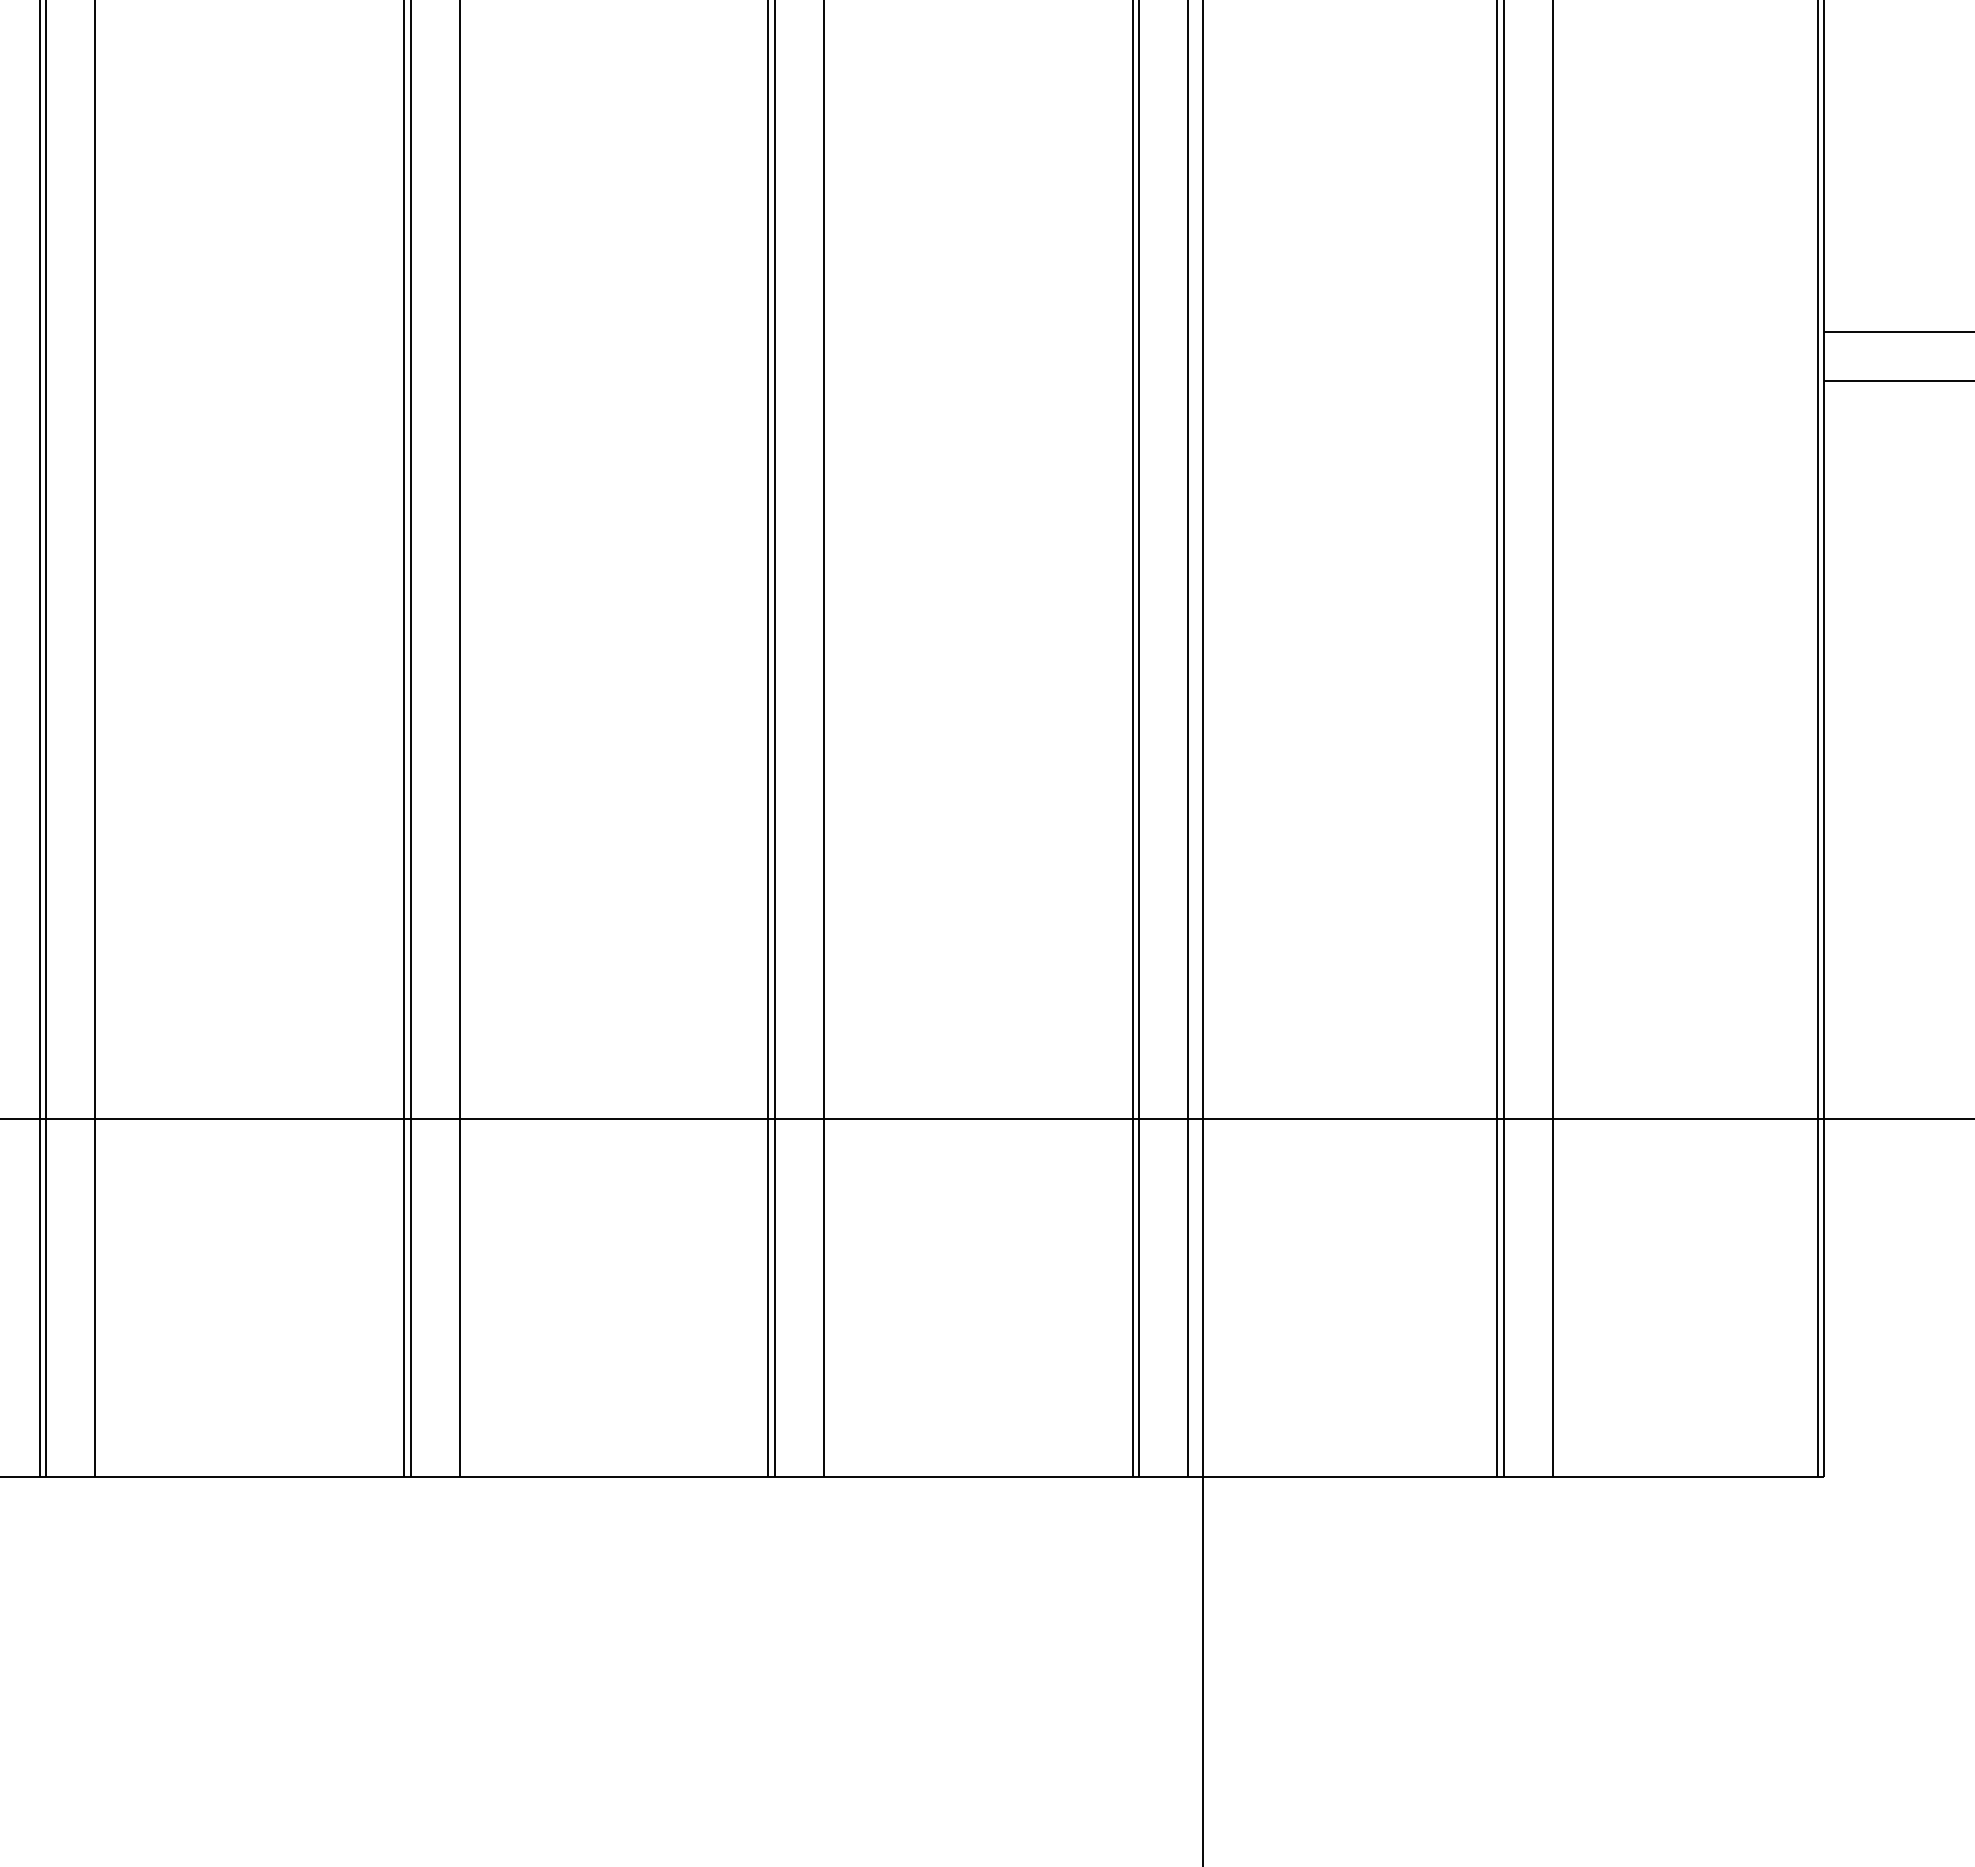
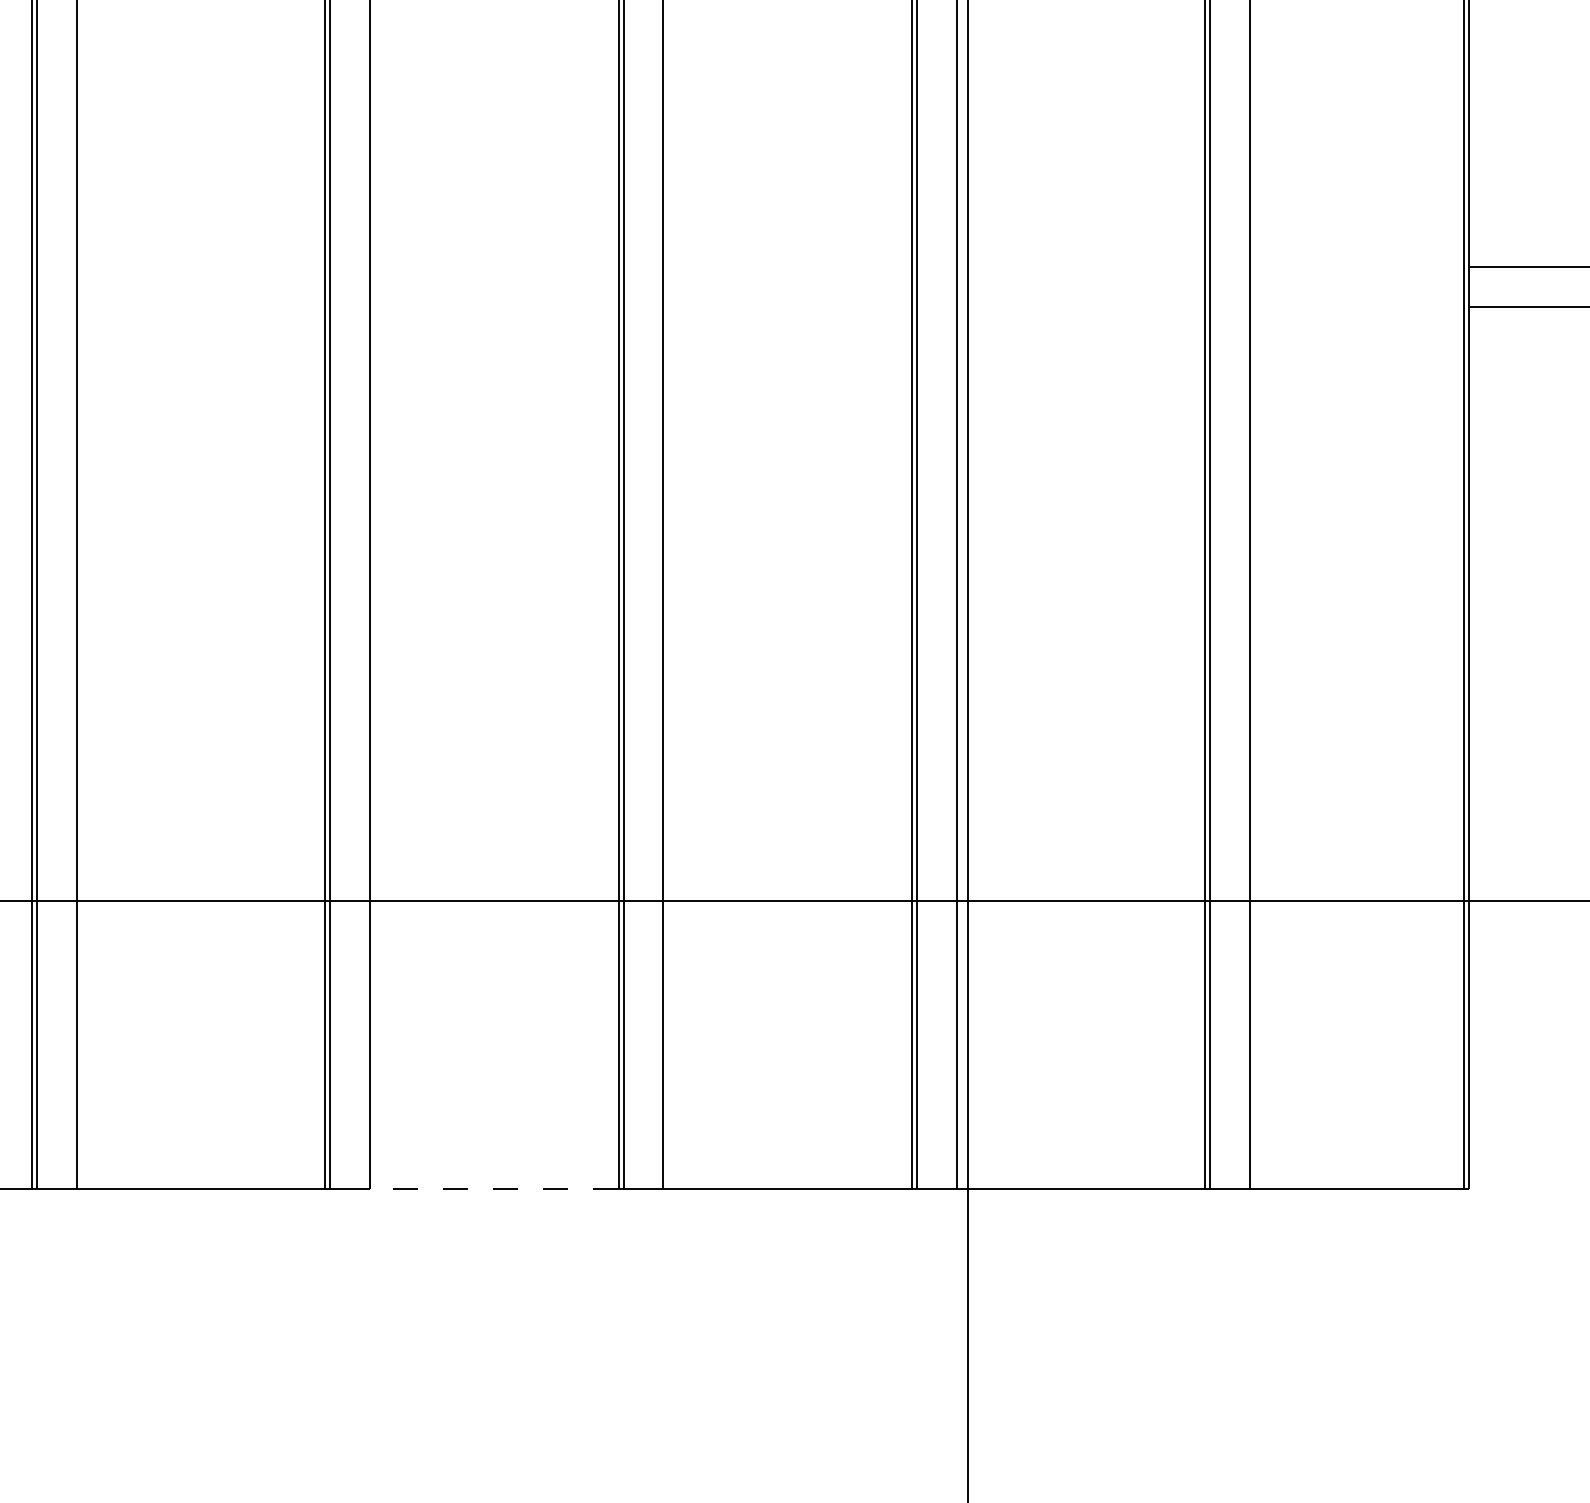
line: (613, 1477) -> (493, 1189), solid -> dashed

